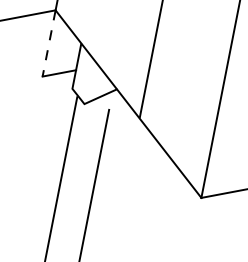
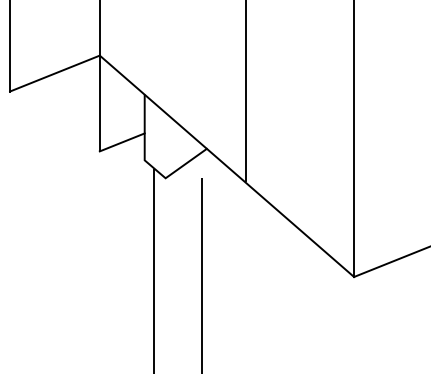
line: (48, 43) -> (99, 103), dashed -> solid

